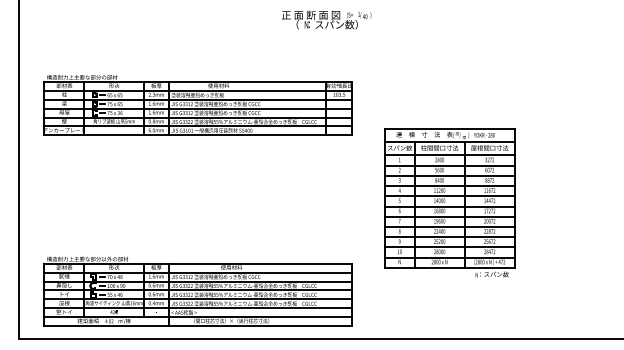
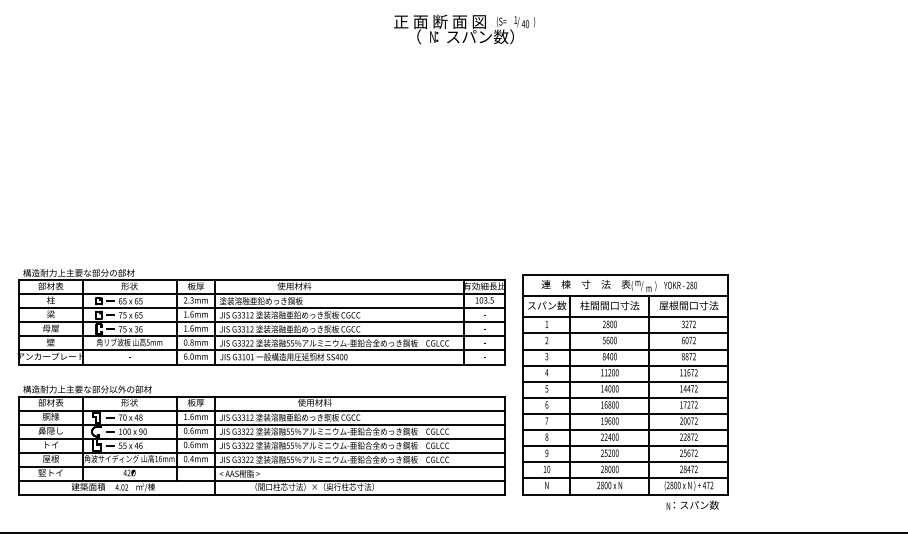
part: (197, 105) -> (260, 317), moved
part: (449, 202) -> (625, 391), moved
part: (197, 291) -> (260, 440), moved

